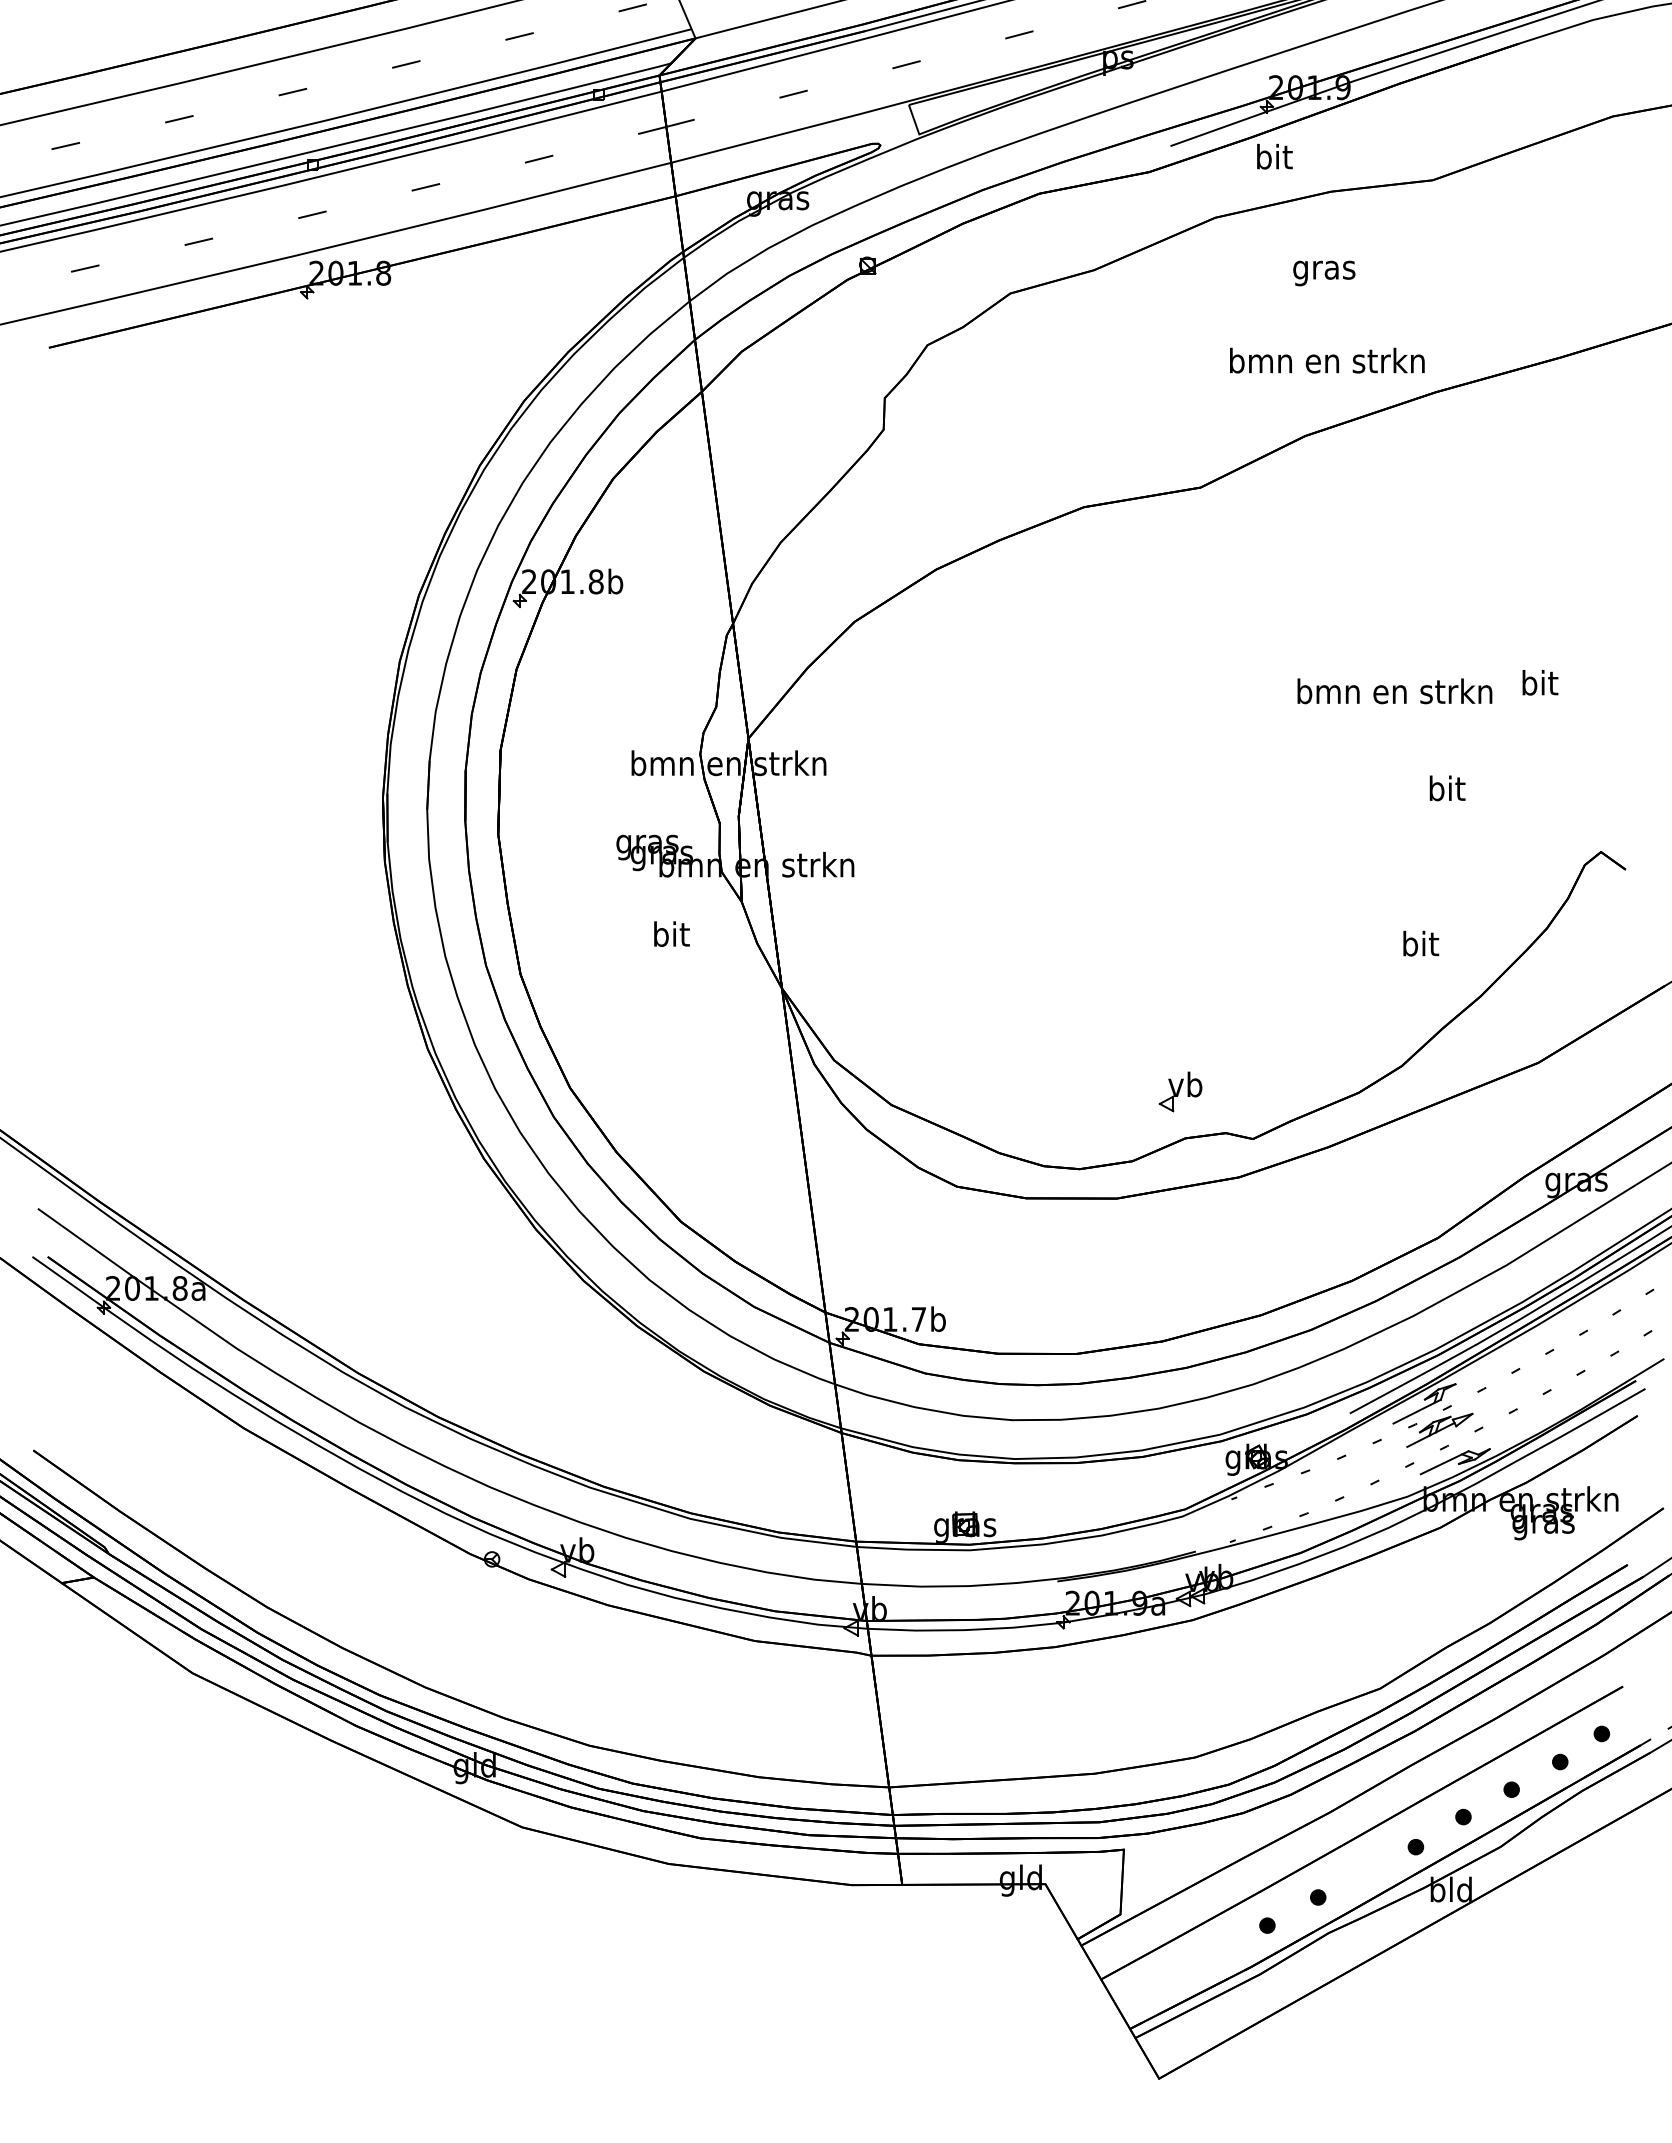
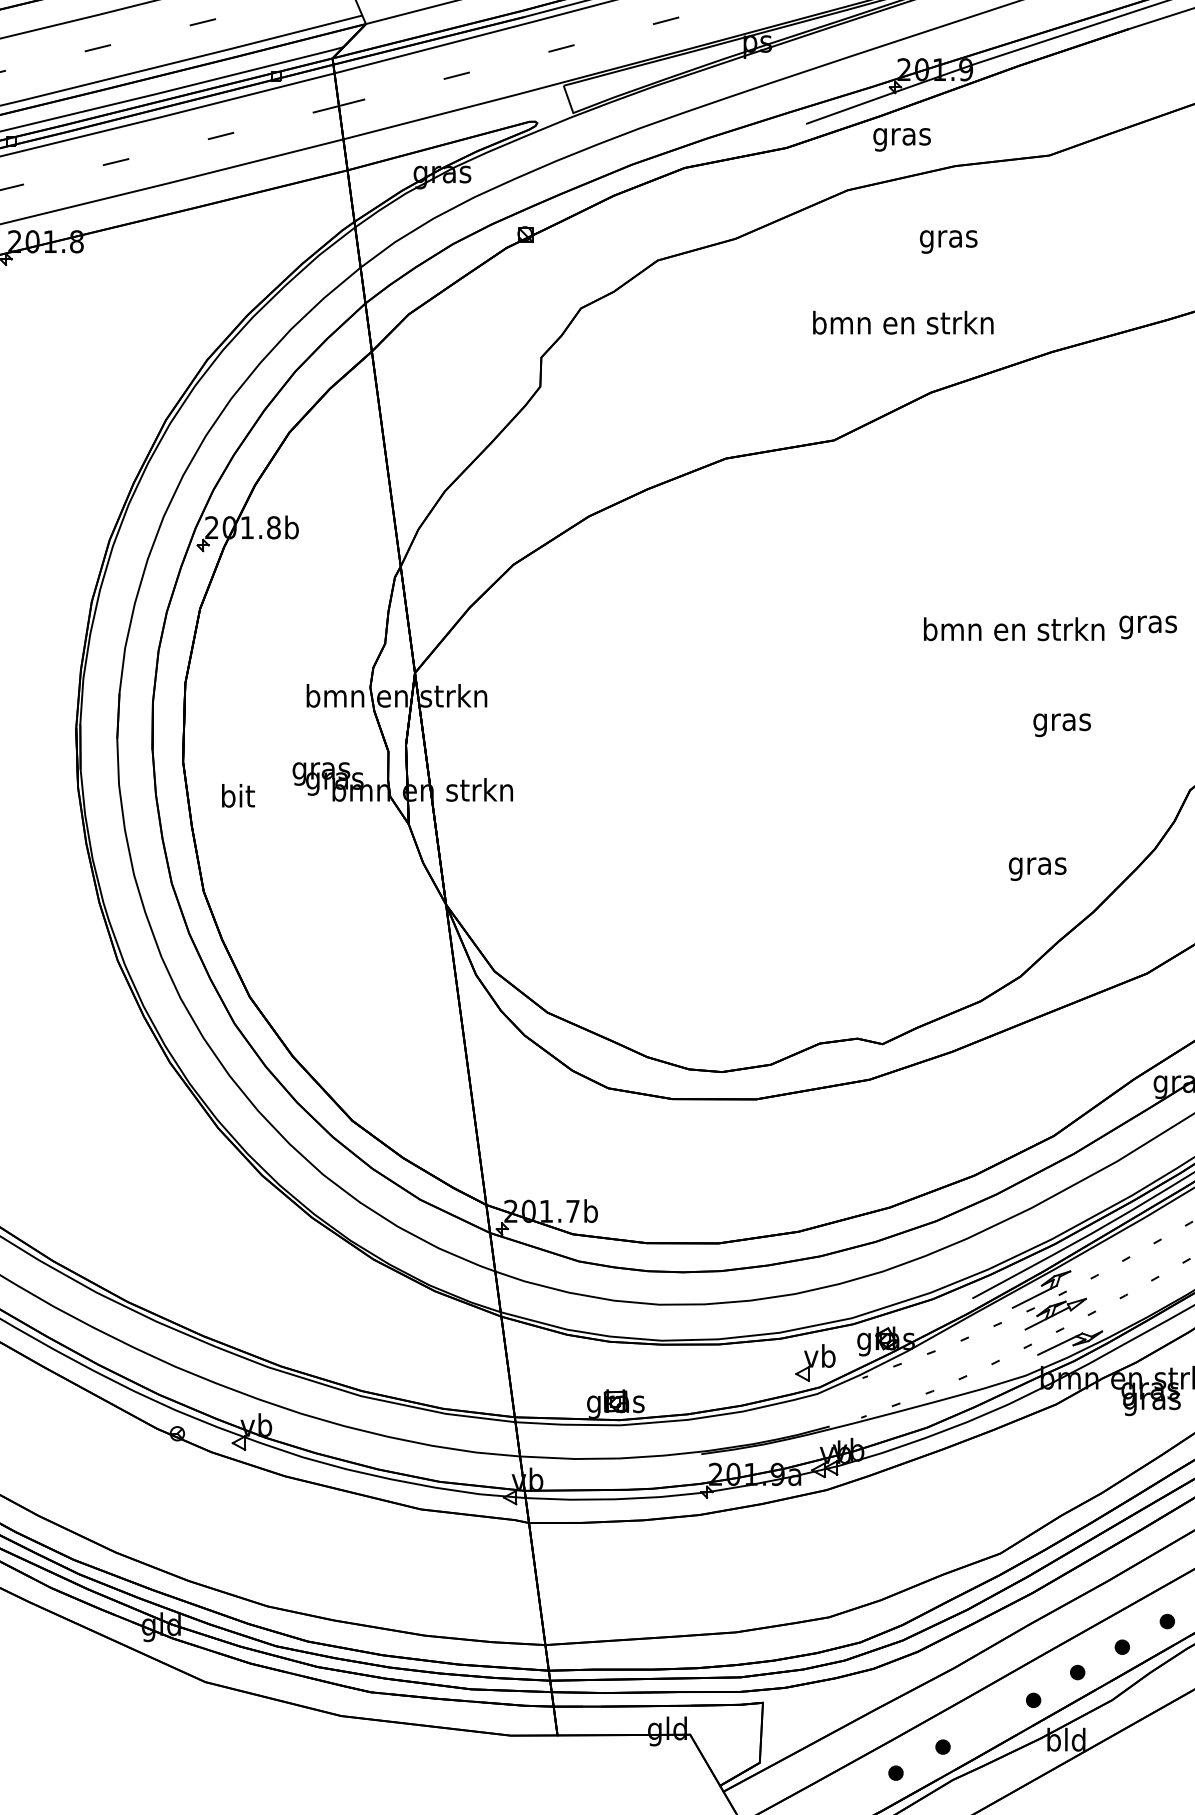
text: (1274, 159) -> (902, 136), bit -> gras
text: (1327, 360) -> (903, 322), moved
text: (1539, 686) -> (1148, 624), bit -> gras
text: (1446, 791) -> (1061, 722), bit -> gras
text: (671, 933) -> (238, 795), moved
text: (1420, 946) -> (1037, 865), bit -> gras
part: (1180, 1091) -> (815, 1362), moved

